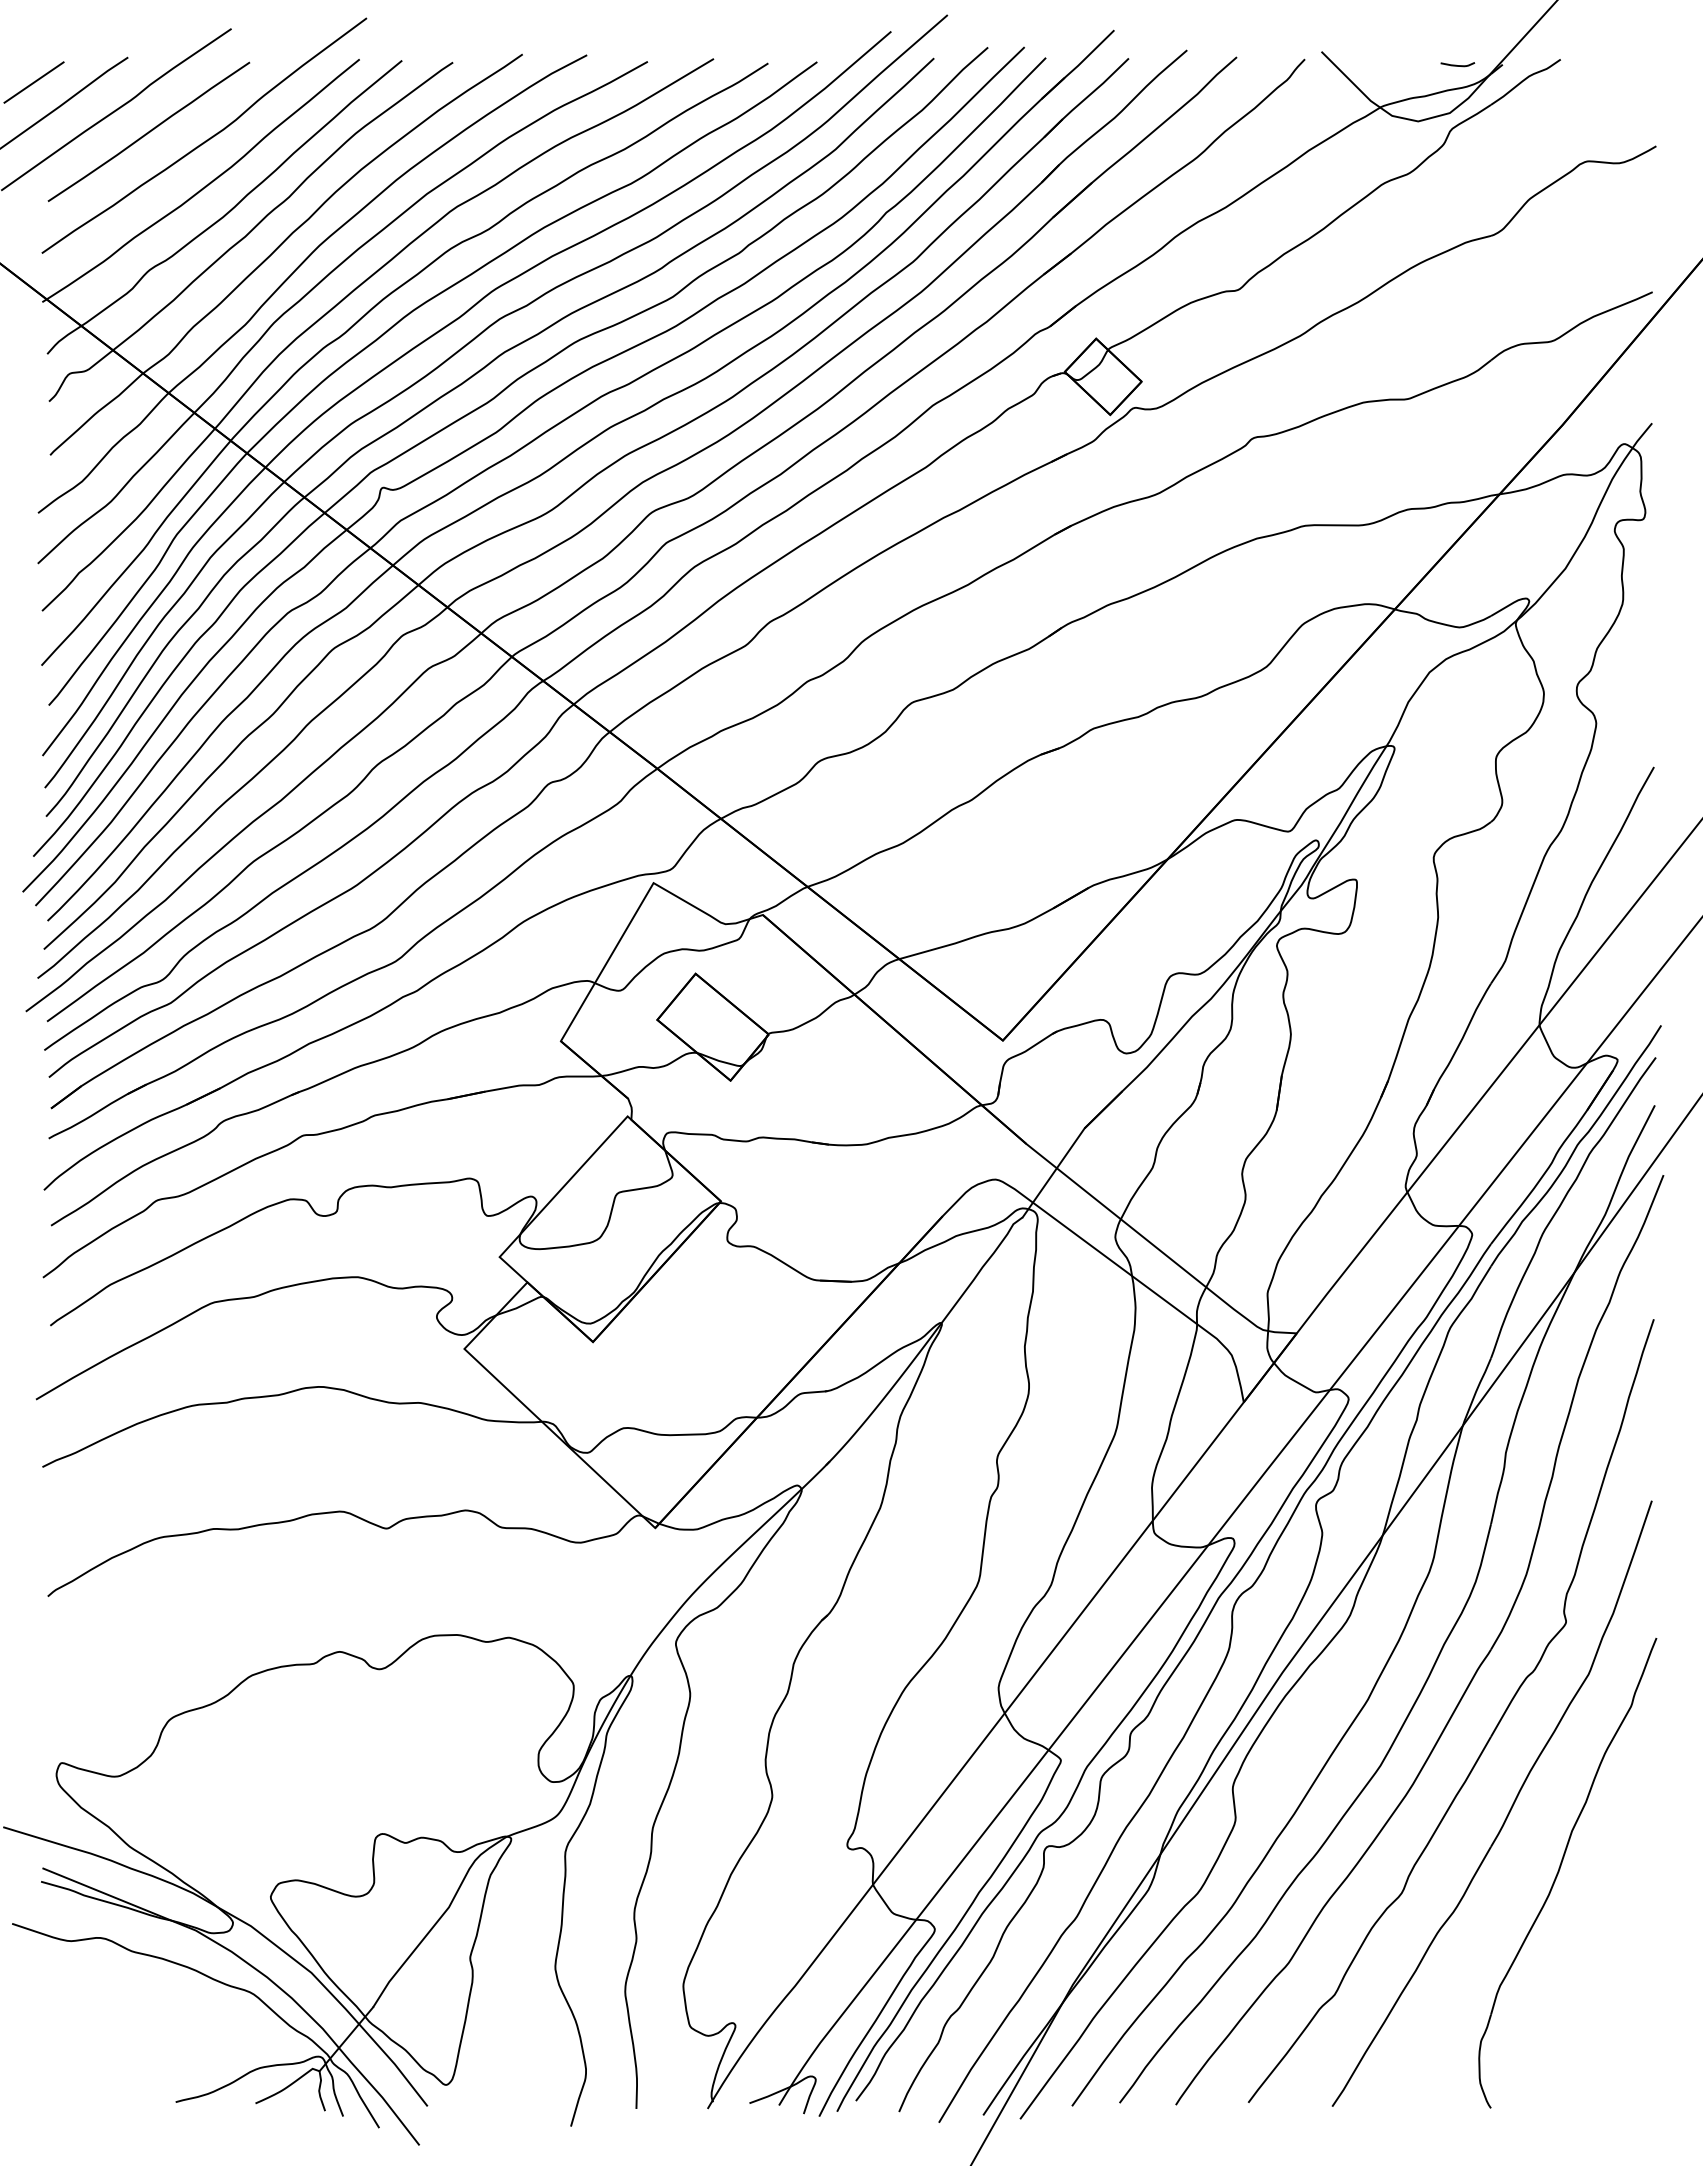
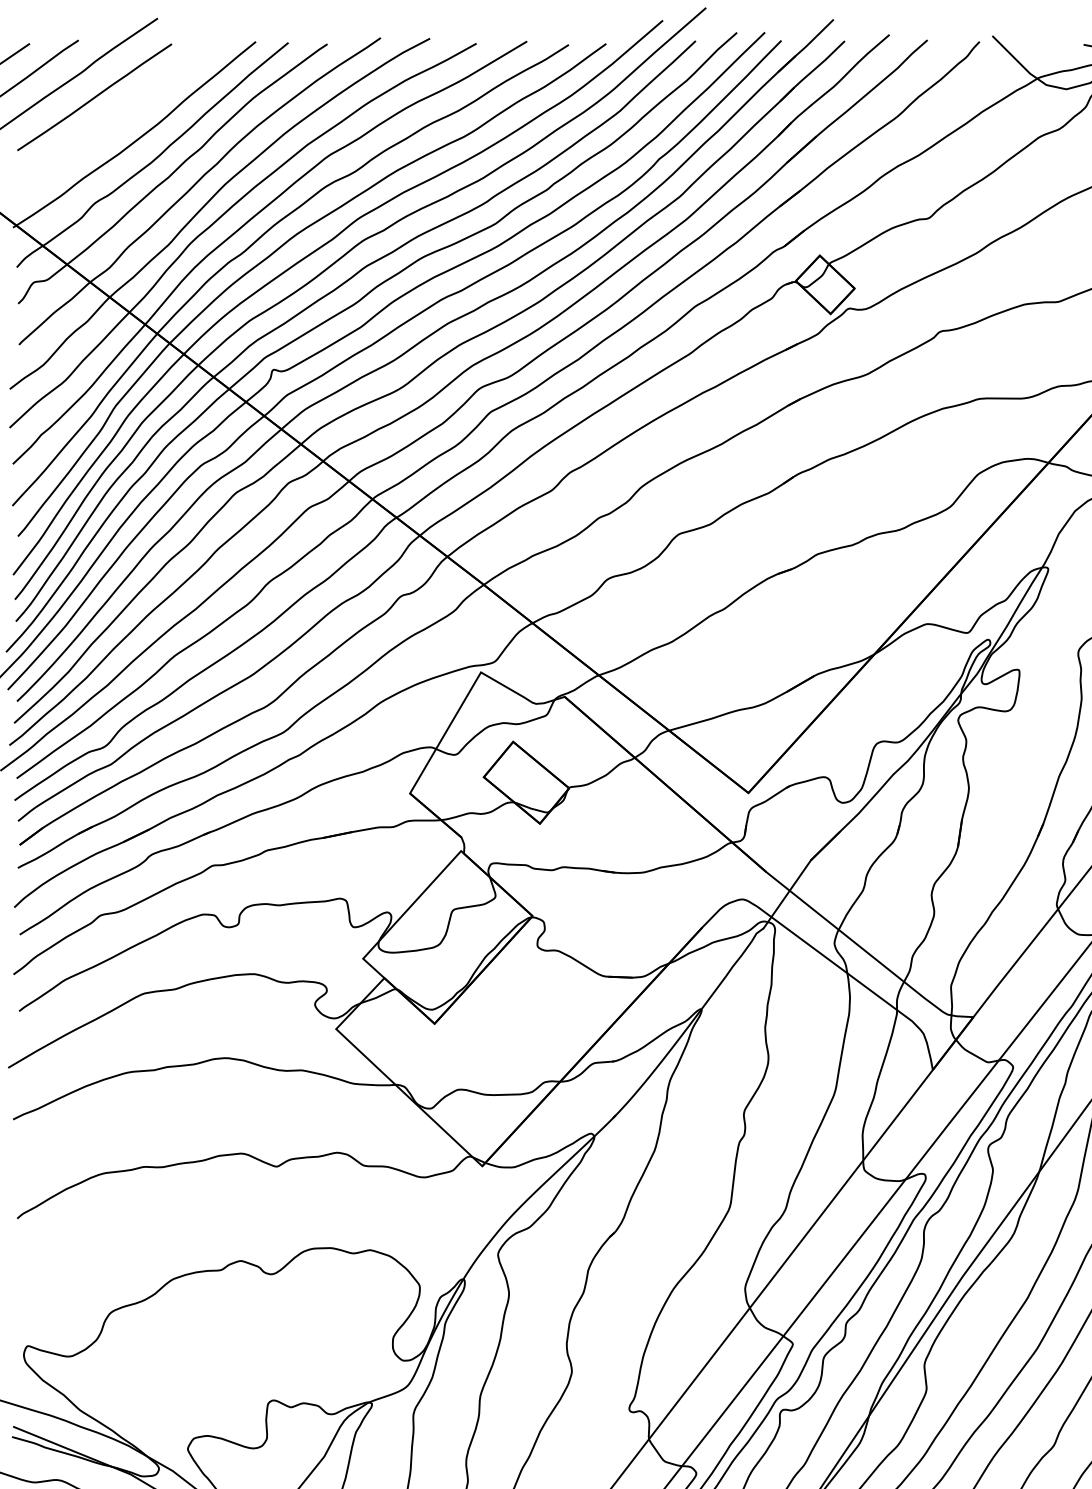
curve: (208, 138) -> (140, 102), removed

